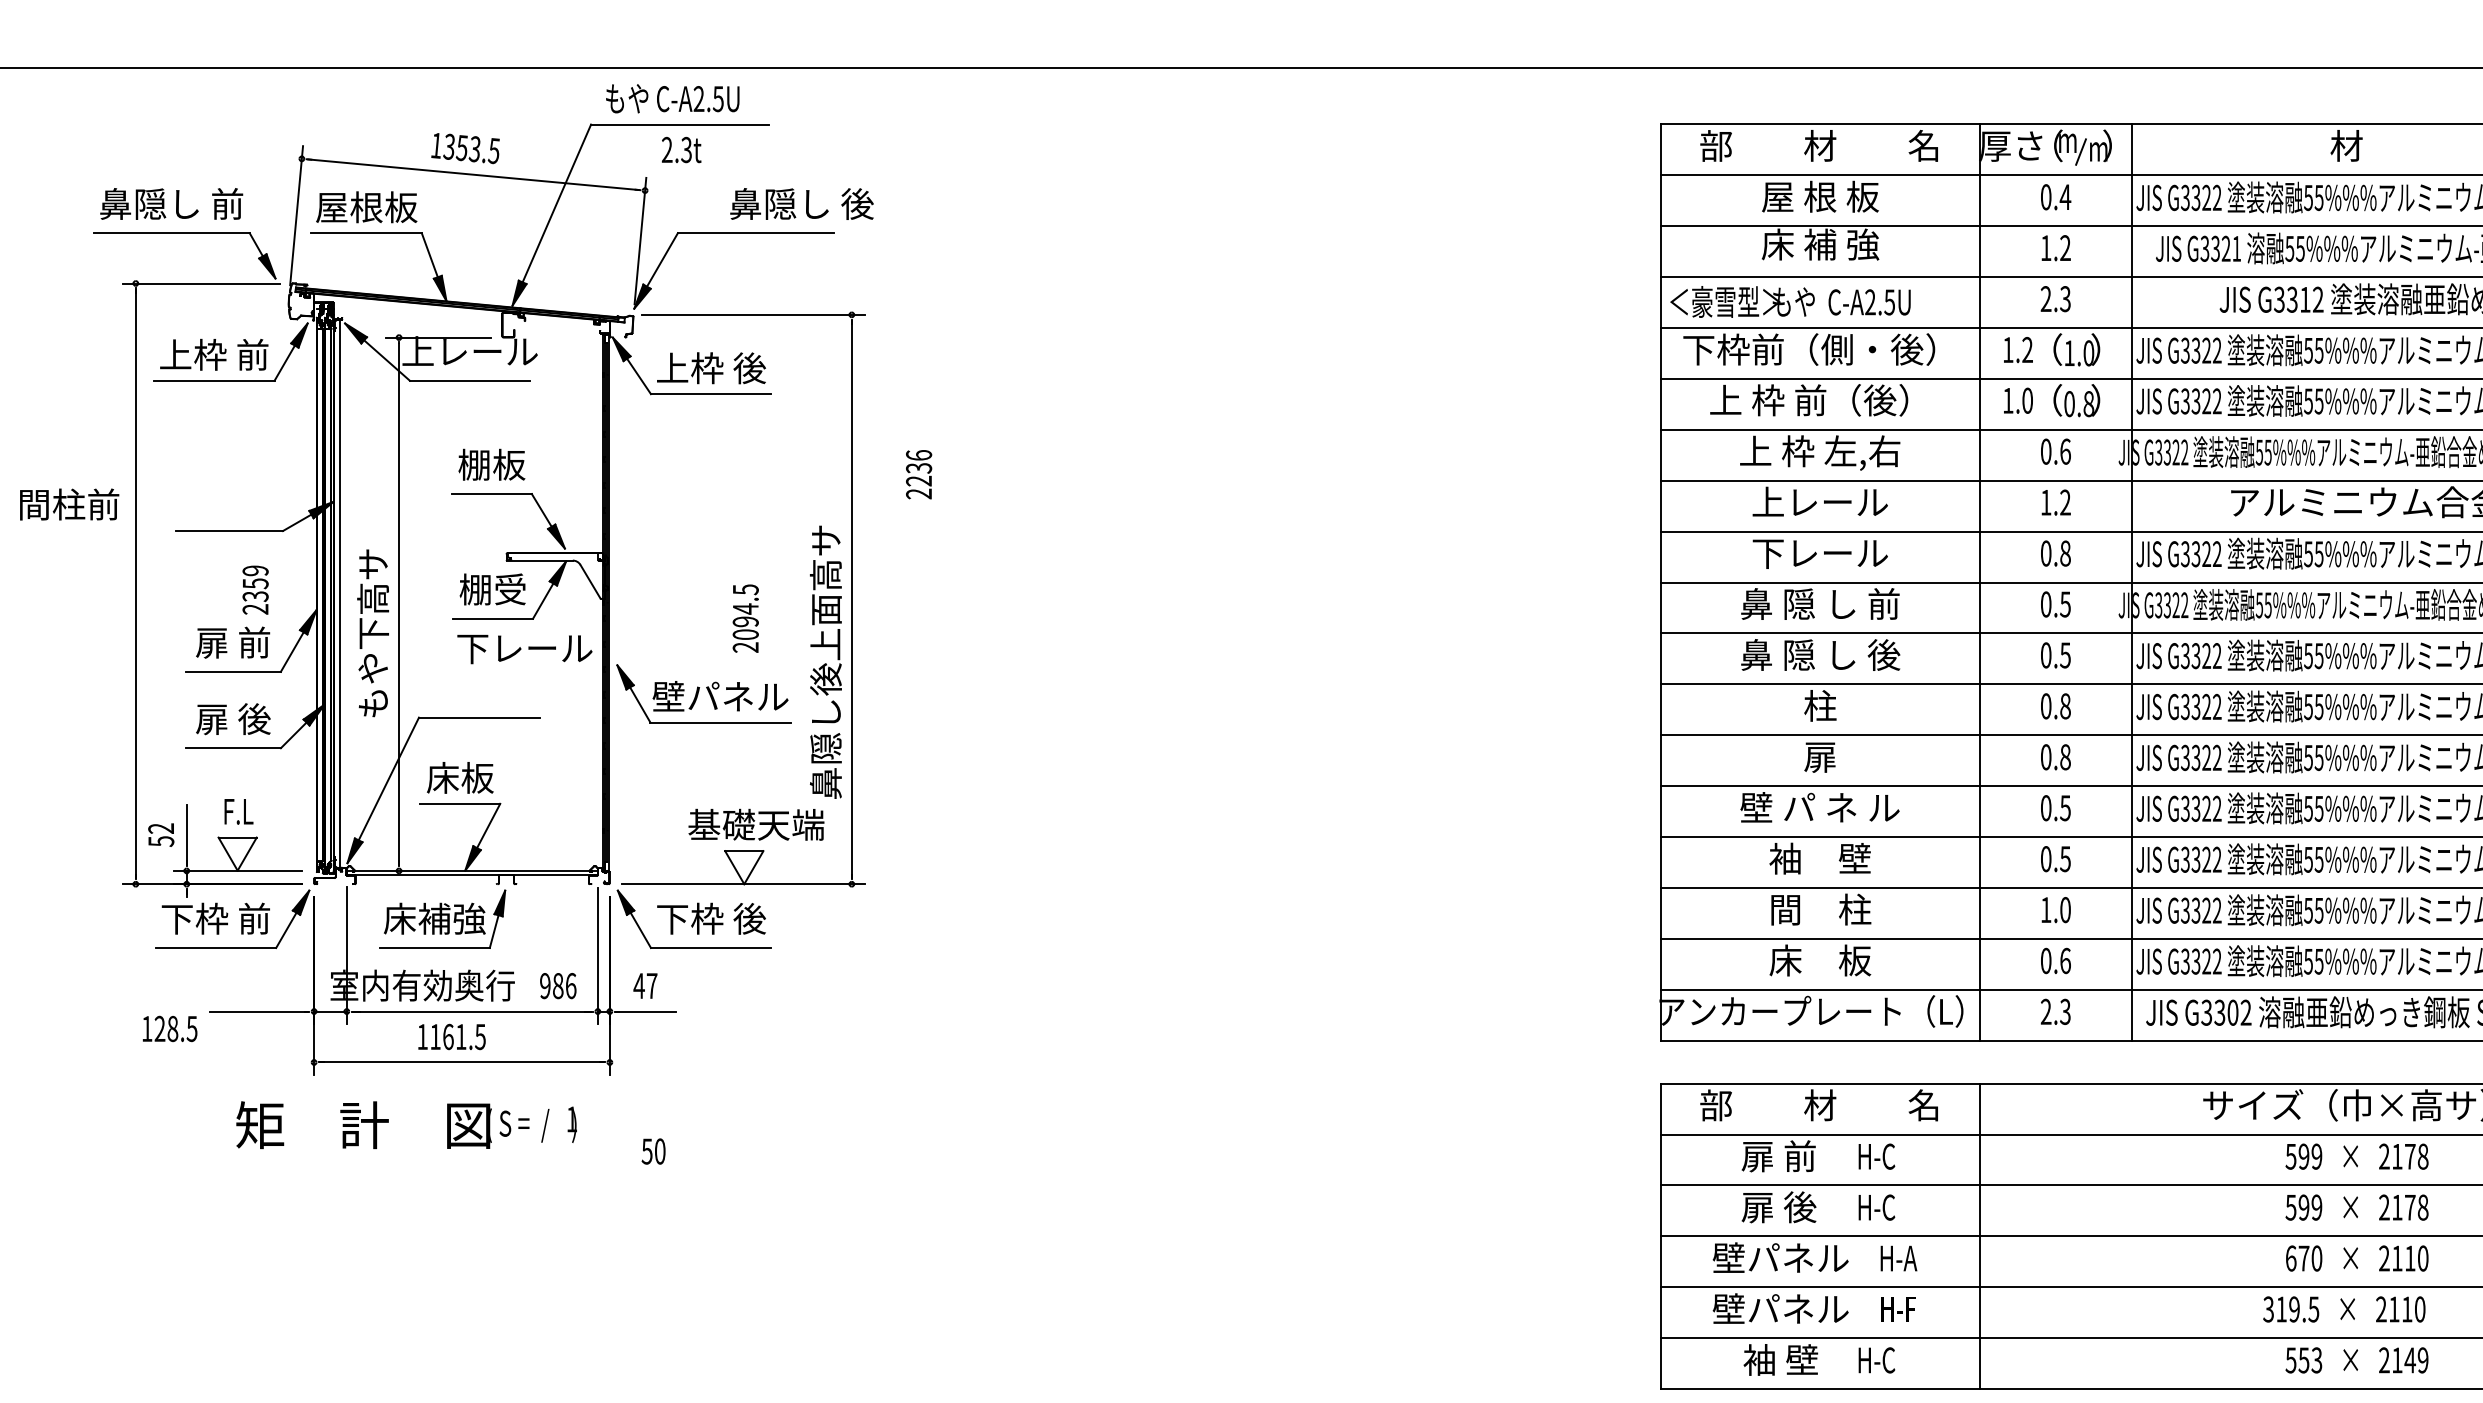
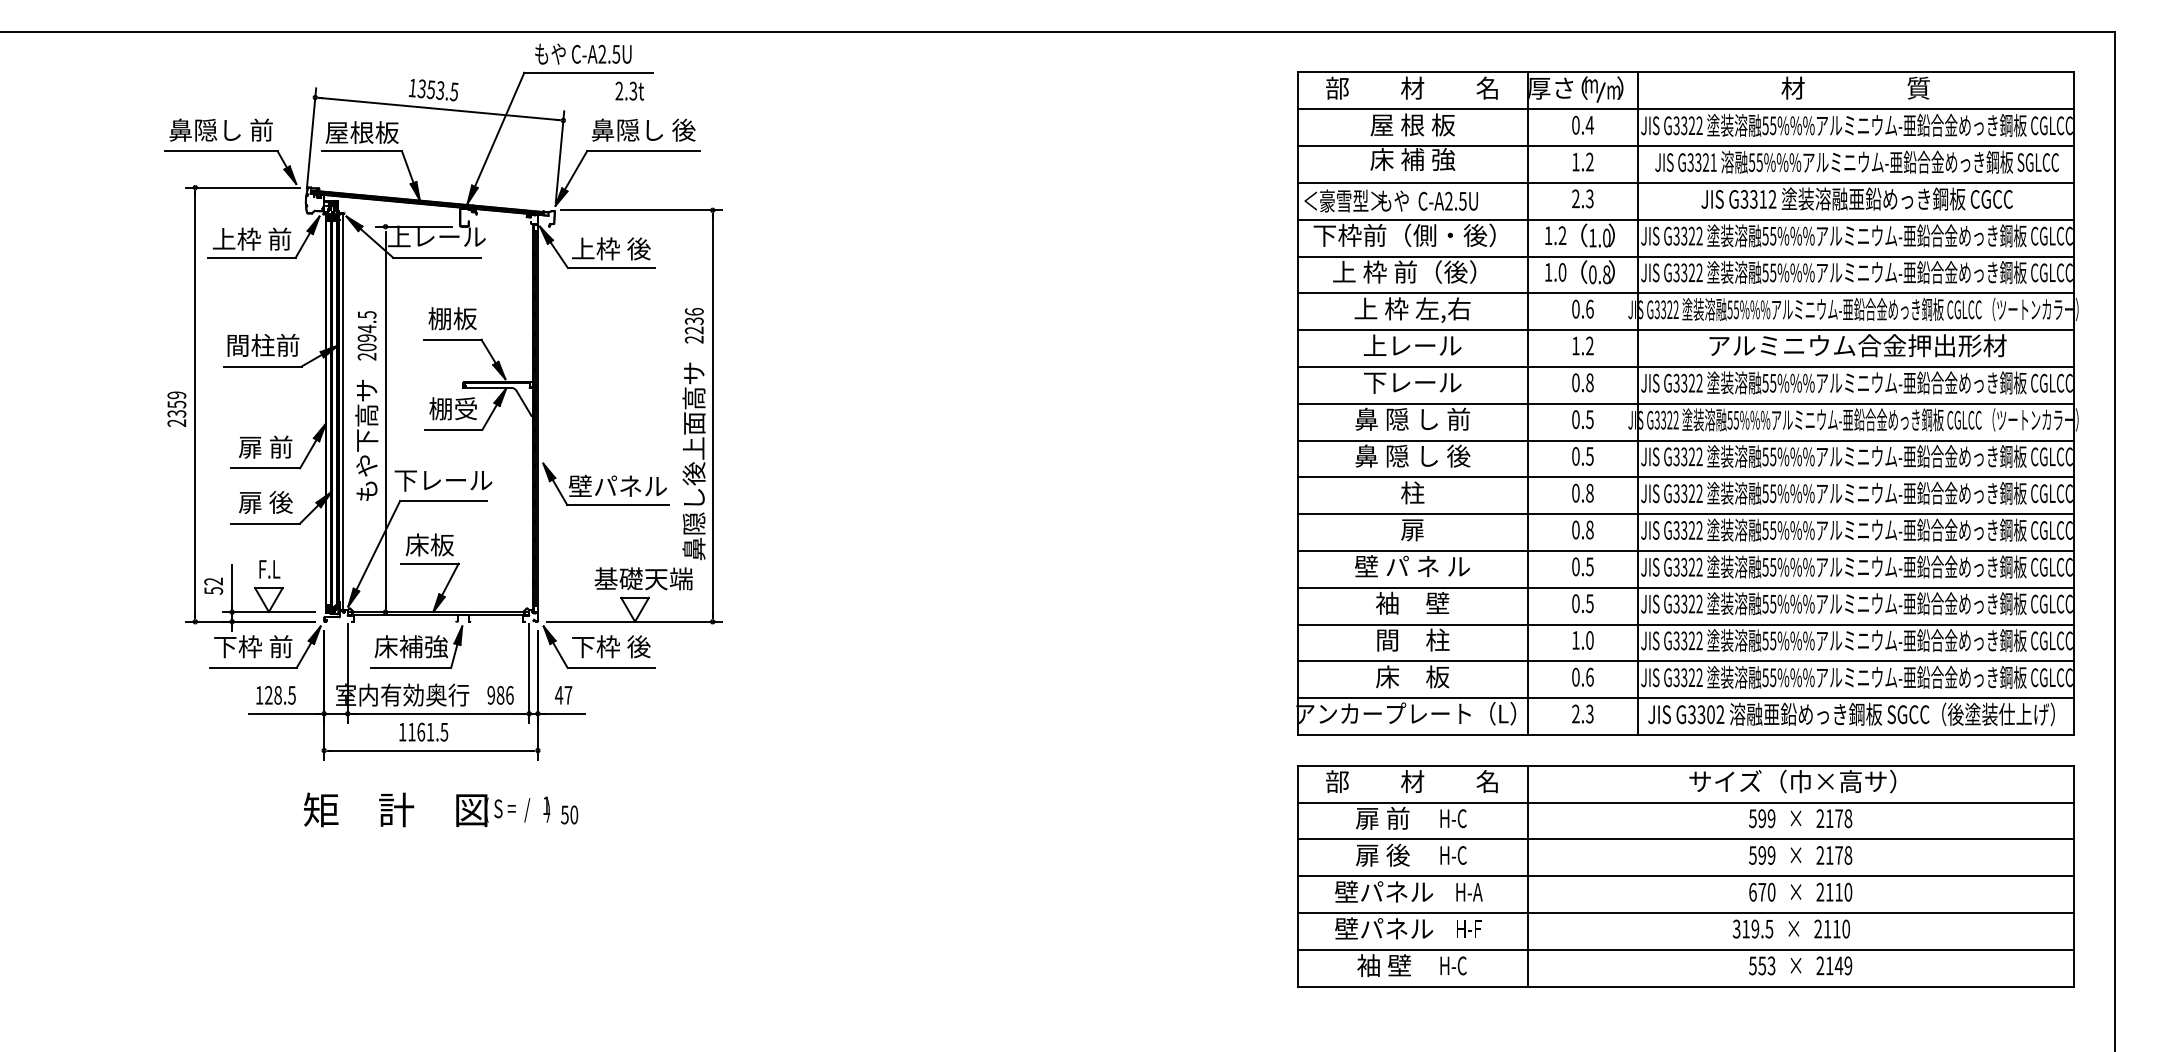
text: (681, 149) -> (629, 90), moved
text: (801, 203) -> (643, 129), moved
text: (917, 474) -> (693, 325), moved
text: (69, 503) -> (263, 344), moved
text: (255, 589) -> (176, 408), moved
text: (744, 618) -> (366, 335), moved
text: (524, 648) -> (443, 480), moved
text: (169, 1027) -> (275, 694), moved
text: (407, 1124) -> (427, 809), moved

